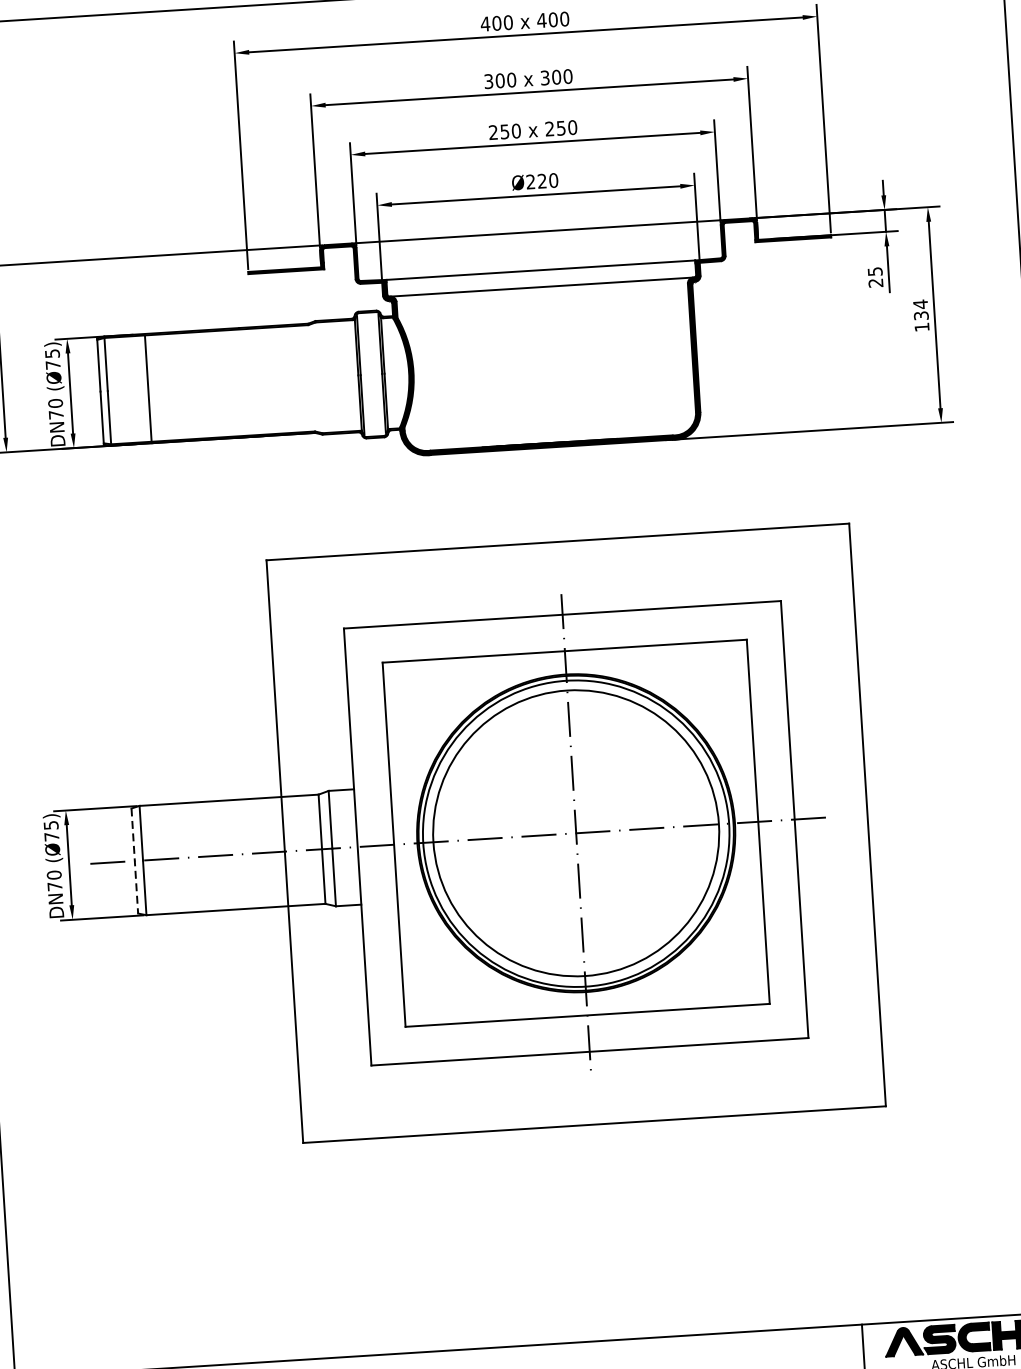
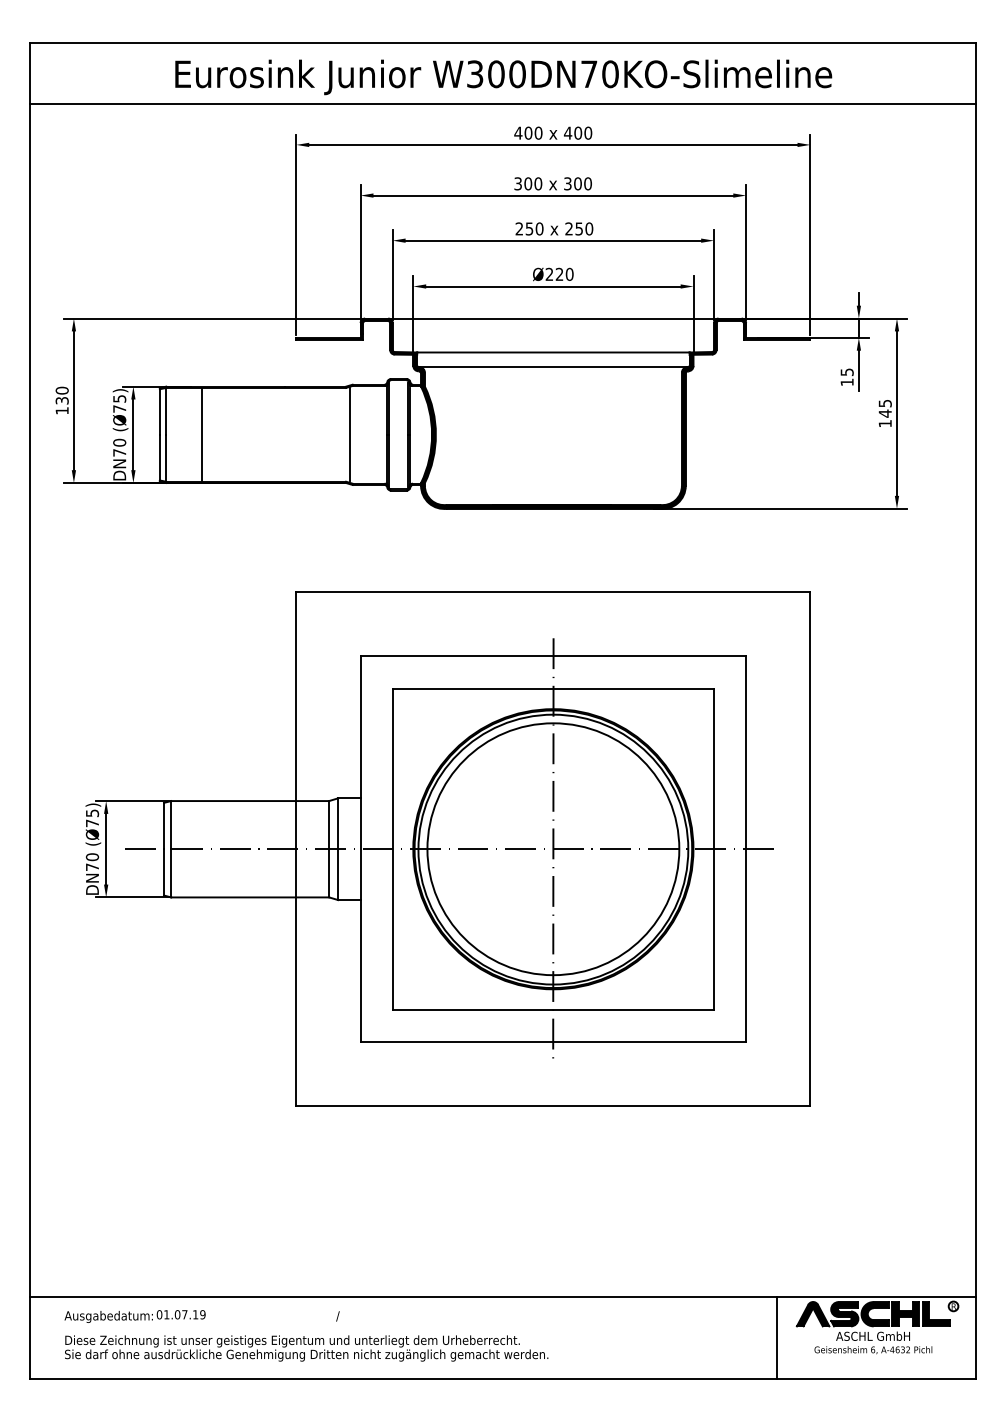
text: (875, 283) -> (846, 382), 25 -> 15
text: (920, 310) -> (884, 408), 134 -> 145
line: (316, 377) -> (350, 434), added
line: (135, 861) -> (164, 849), dashed -> solid

